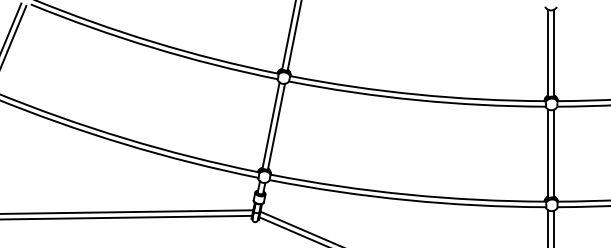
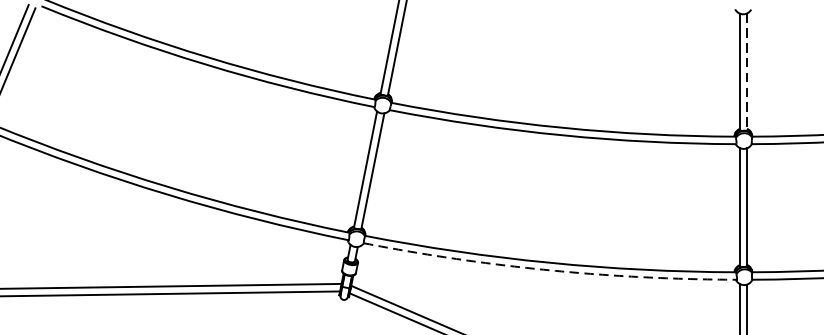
line: (553, 53) -> (746, 72), solid -> dashed
arc: (407, 200) -> (549, 270), solid -> dashed

